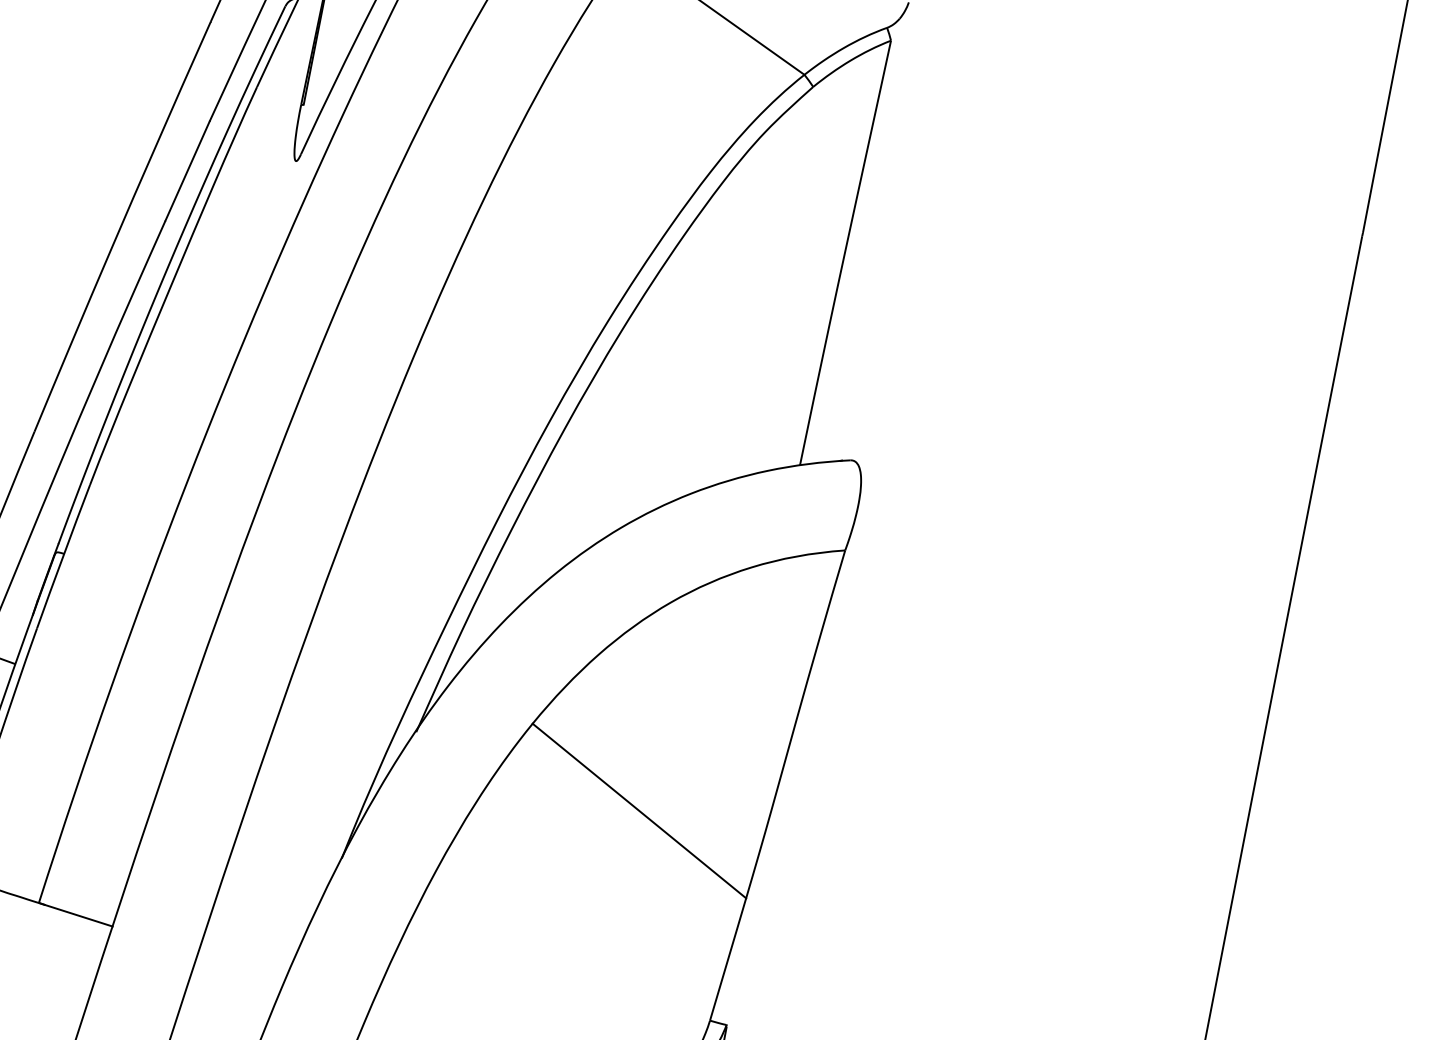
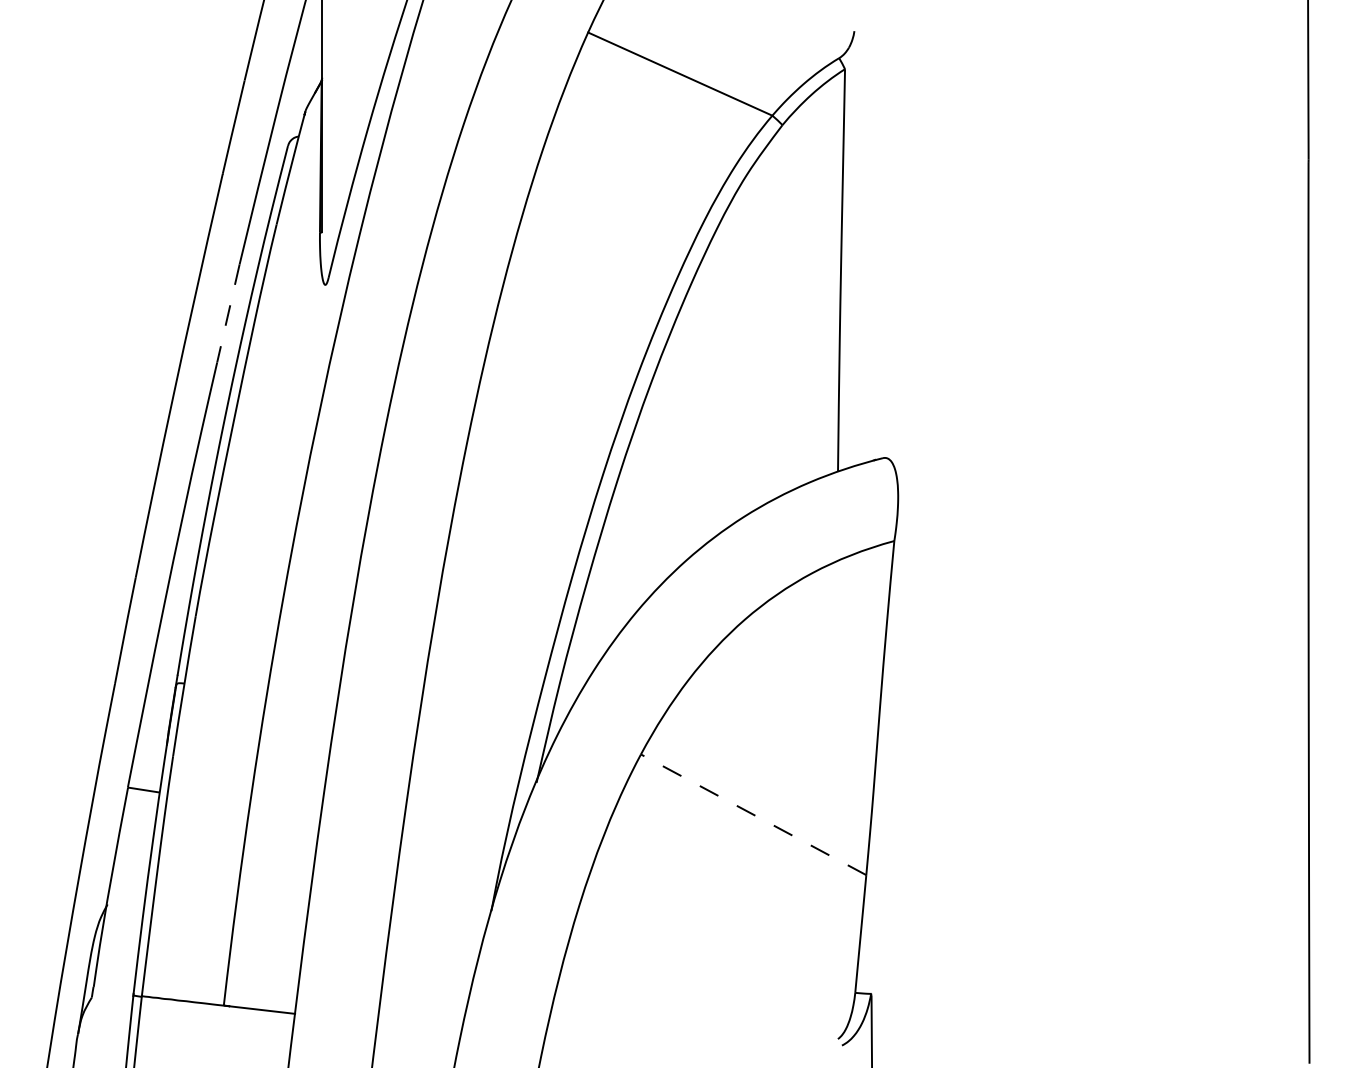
line: (187, 171) -> (228, 313), solid -> dashed
line: (639, 810) -> (753, 814), solid -> dashed

